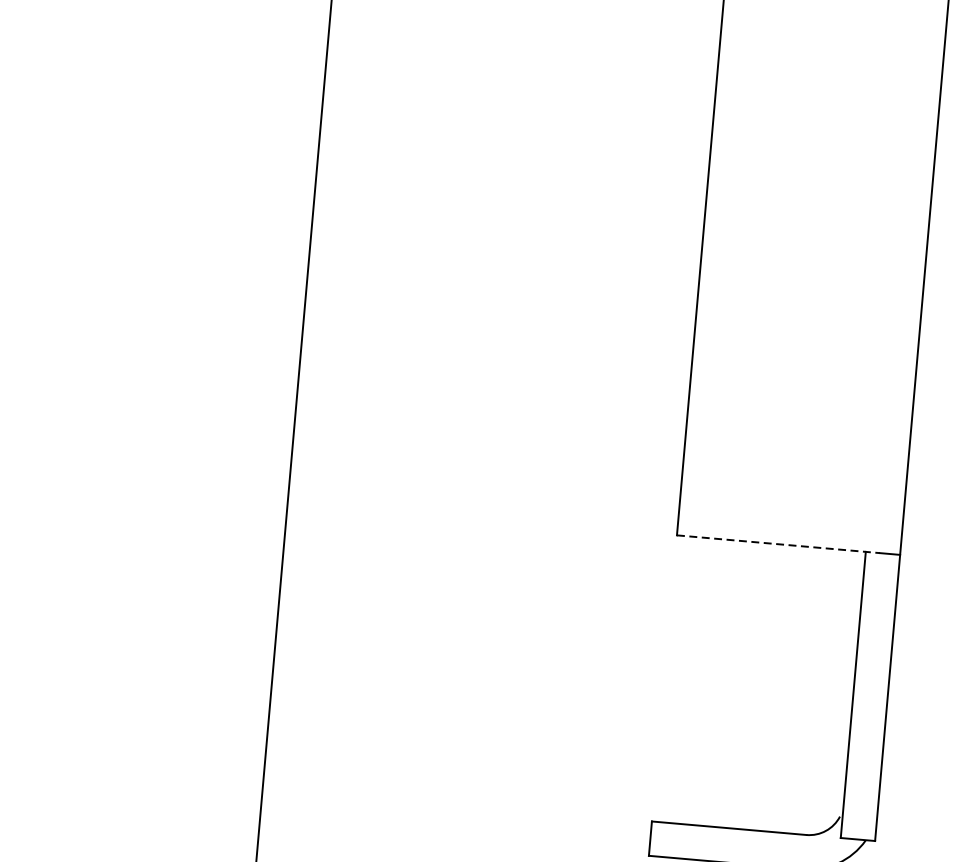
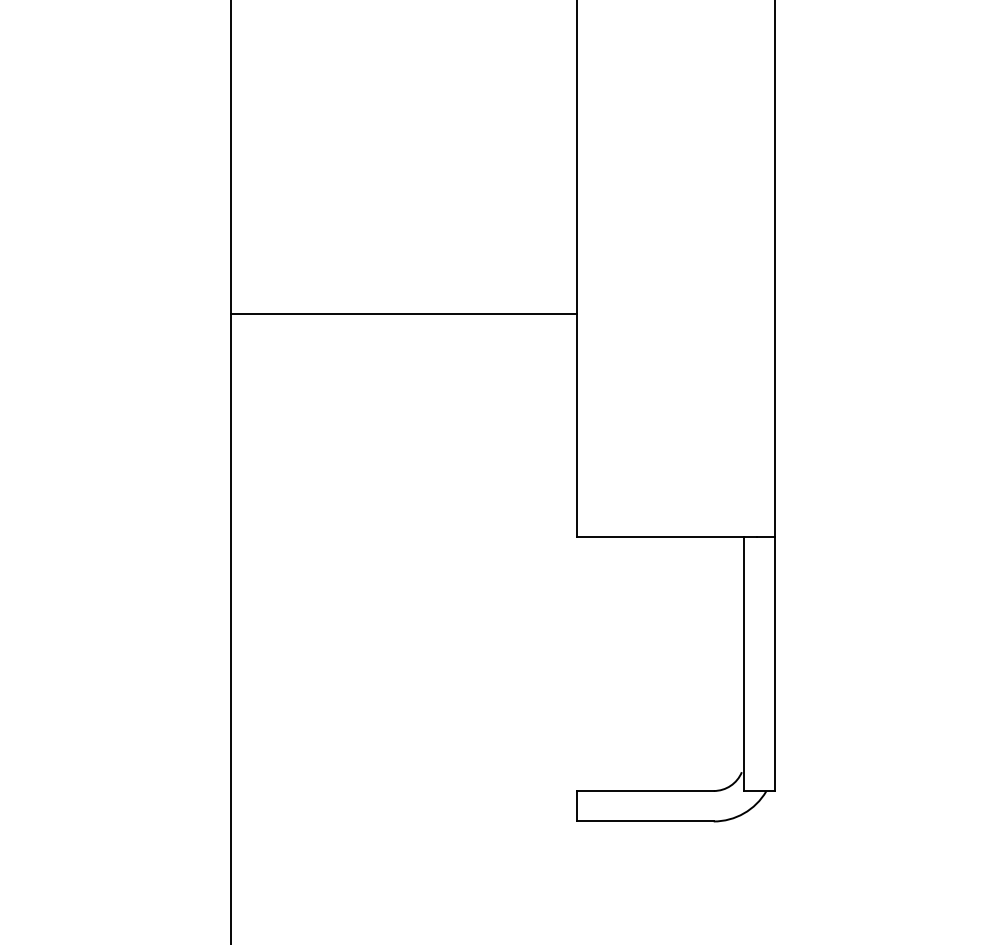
line: (503, 266) -> (403, 313), added
line: (779, 544) -> (667, 537), dashed -> solid

